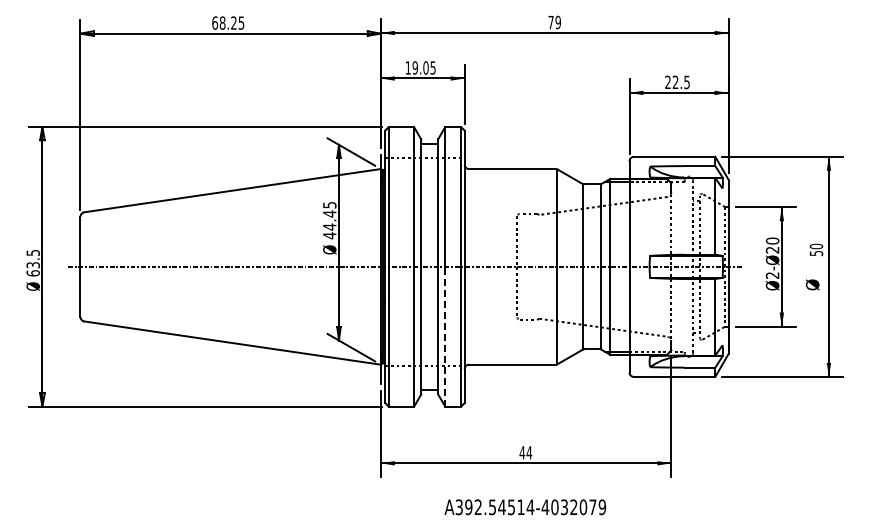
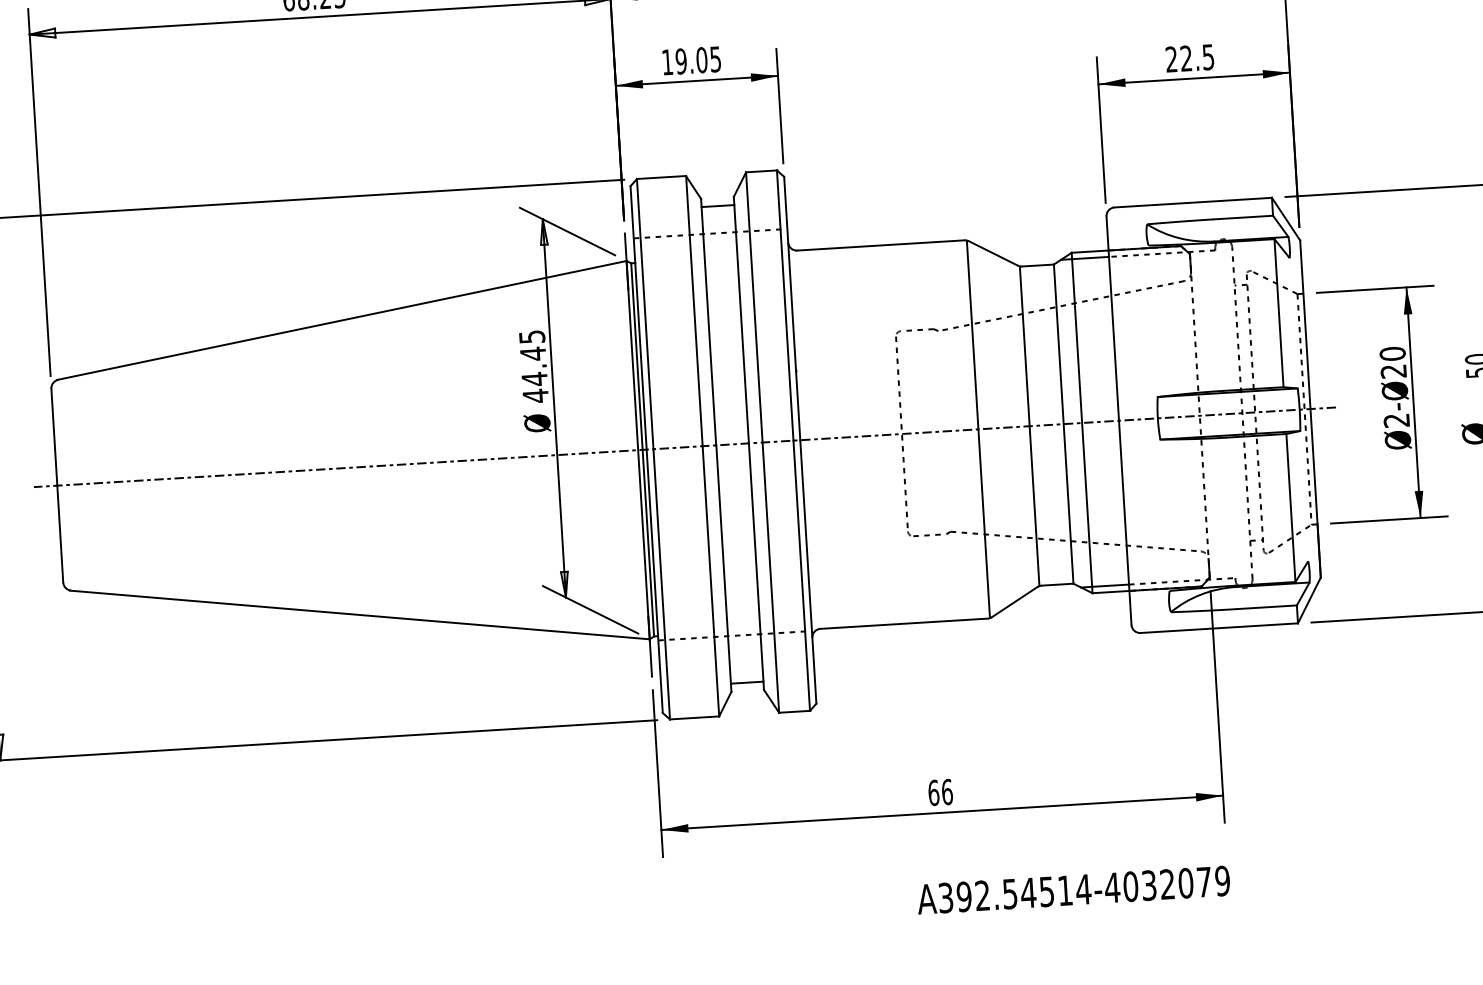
line: (445, 336) -> (771, 577), dashed -> solid
text: (525, 452) -> (939, 791), 44 -> 66
text: (525, 507) -> (1073, 890), moved

